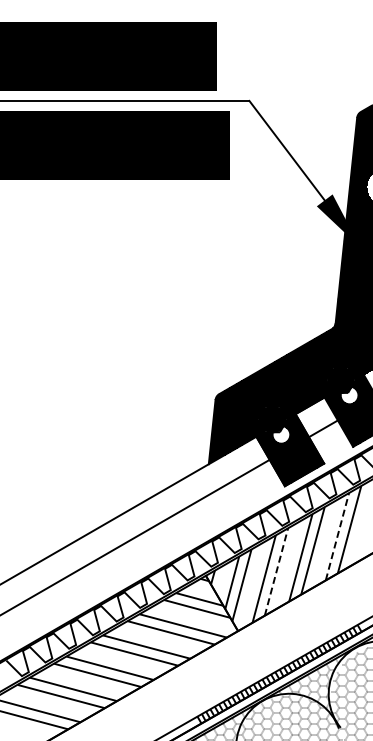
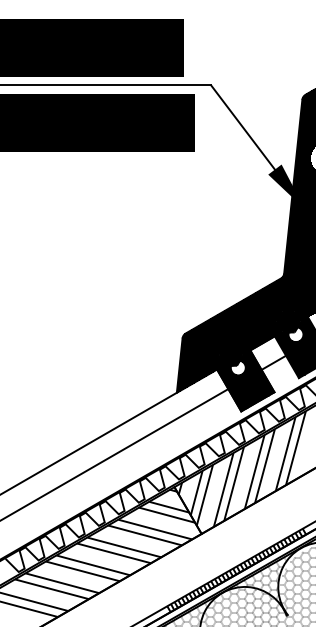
line: (337, 536) -> (285, 453), dashed -> solid
line: (276, 571) -> (234, 483), dashed -> solid

